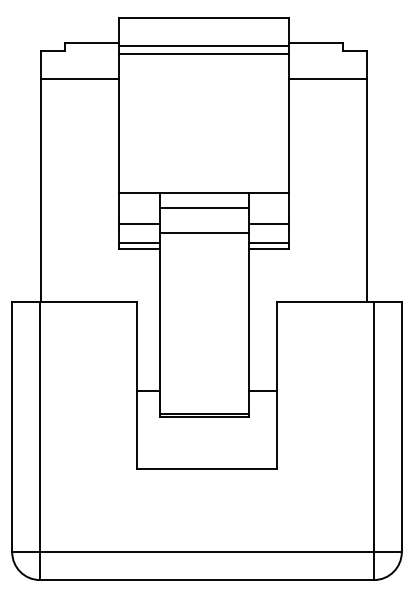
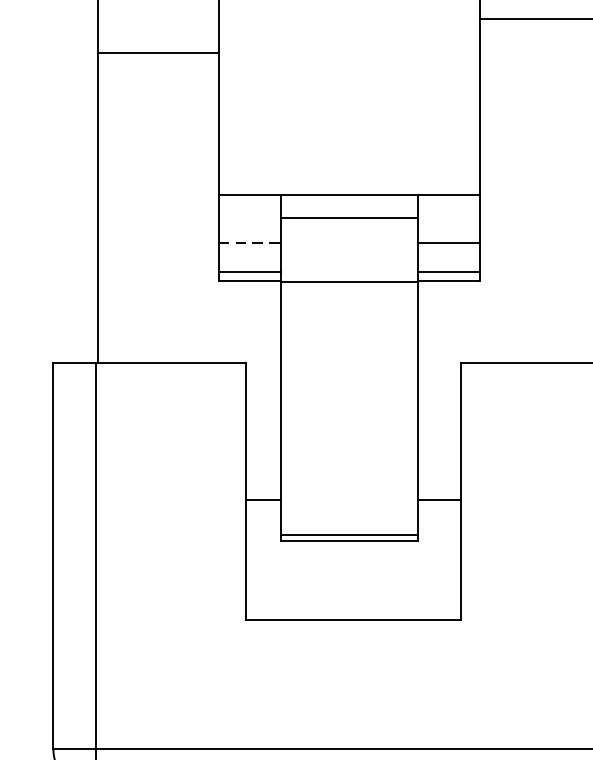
line: (80, 79) -> (158, 53), moved
line: (140, 224) -> (251, 243), solid -> dashed
line: (203, 232) -> (348, 282), moved

